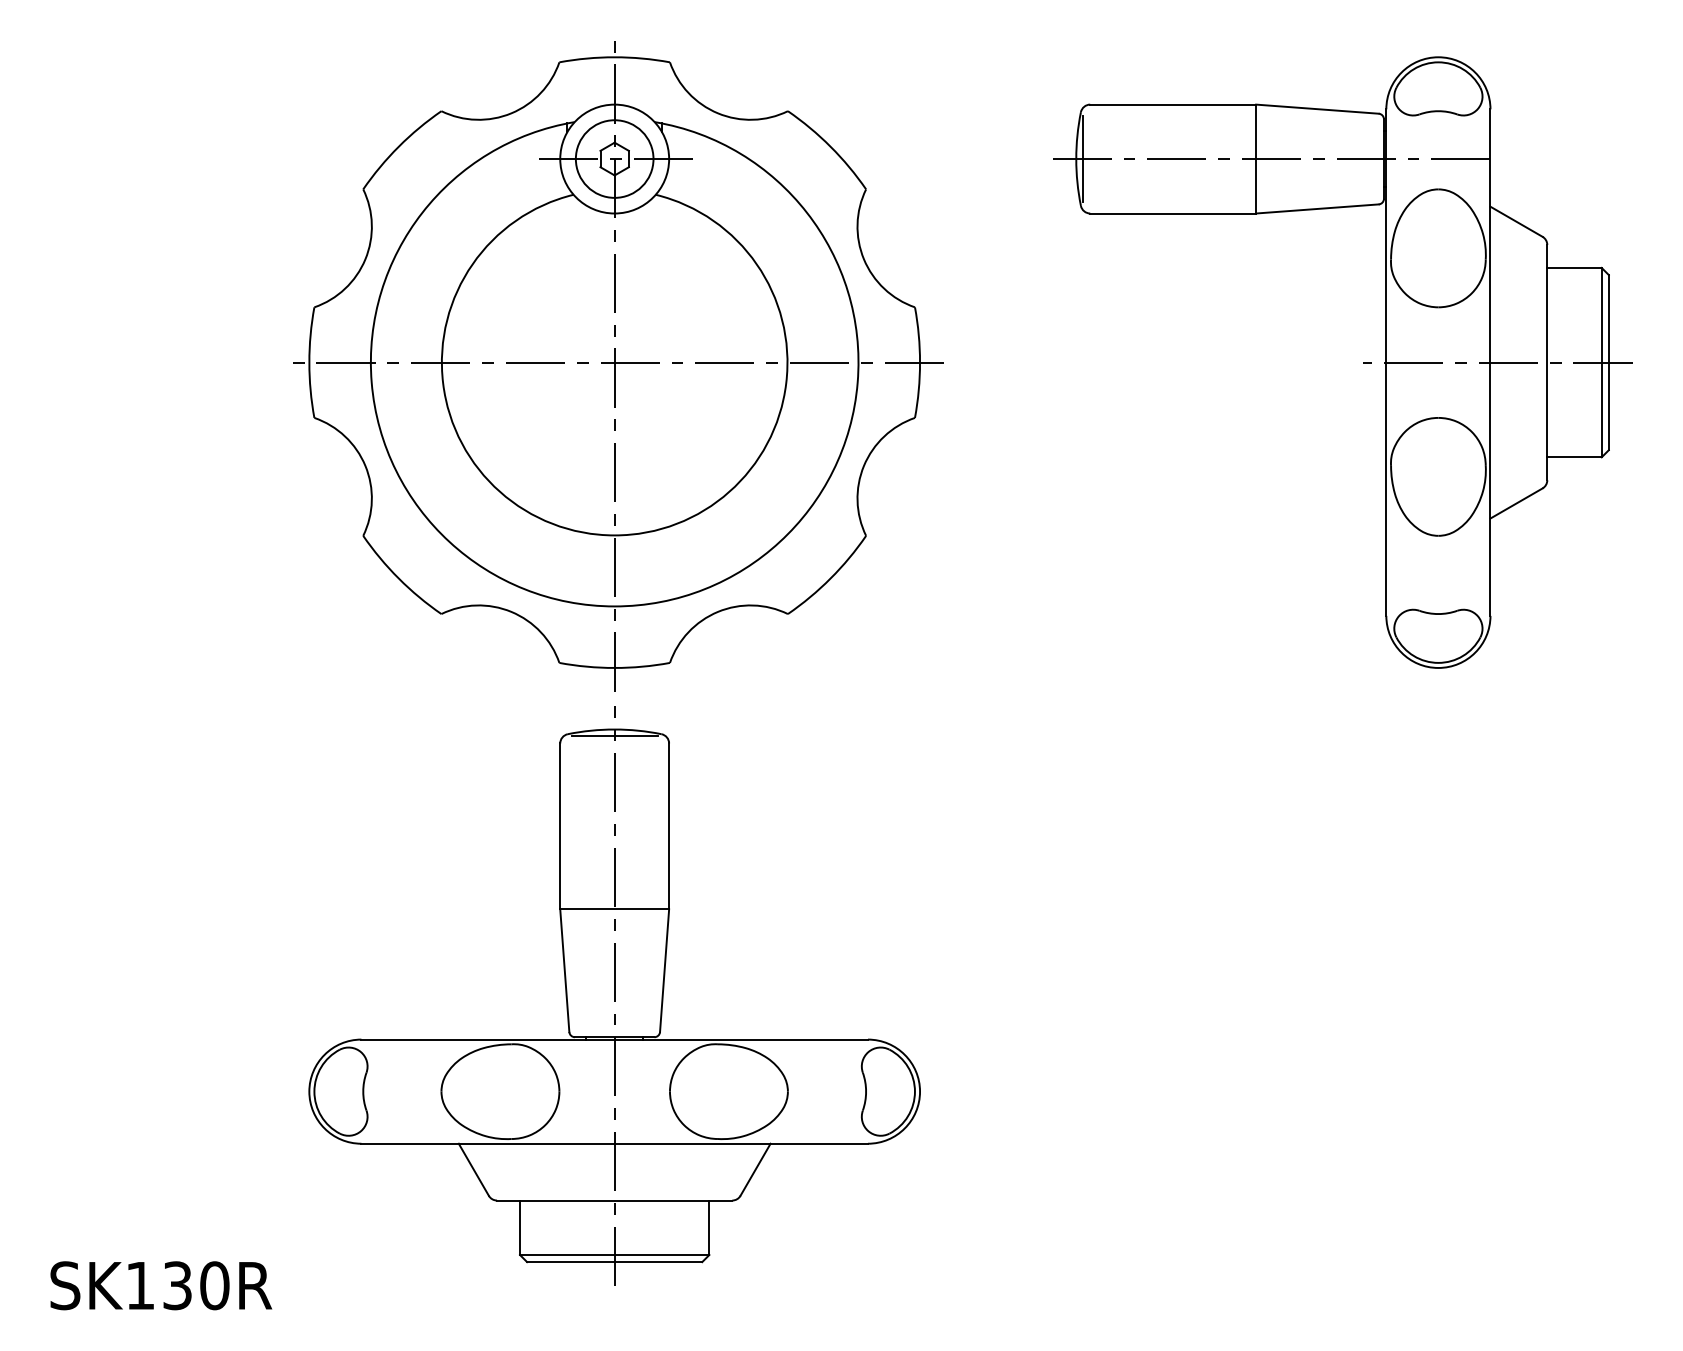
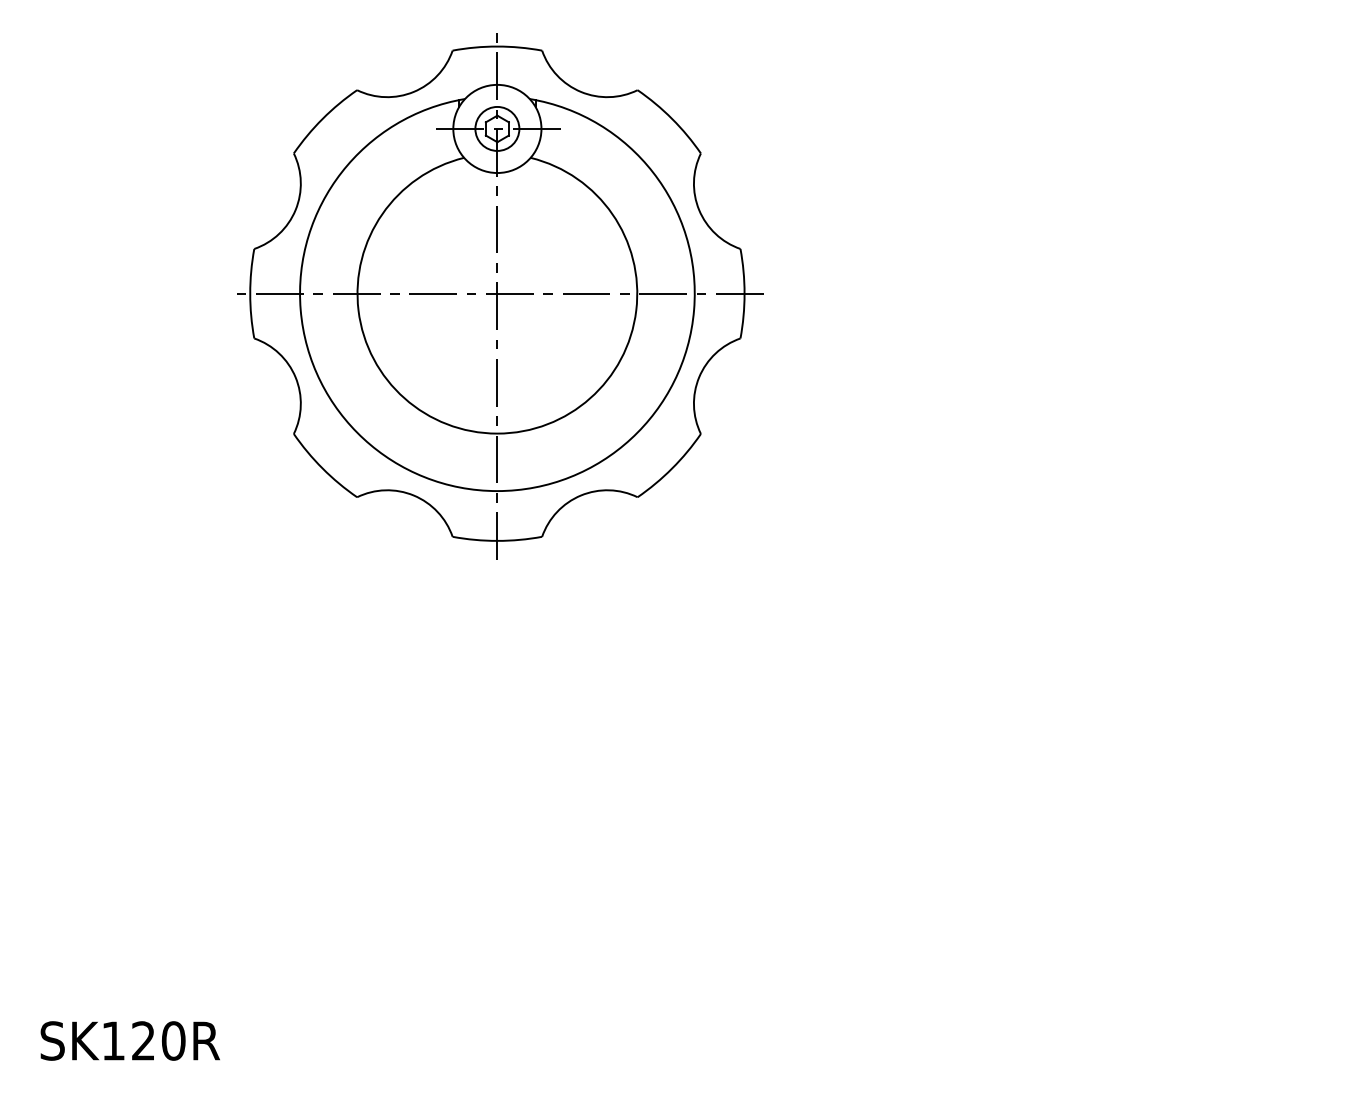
circle: (614, 158) -> (497, 128), size x0.7
part: (1363, 362) -> (1103, 293), removed
part: (614, 995) -> (497, 806), removed
text: (177, 1285) -> (143, 1040), SK130R -> SK120R

